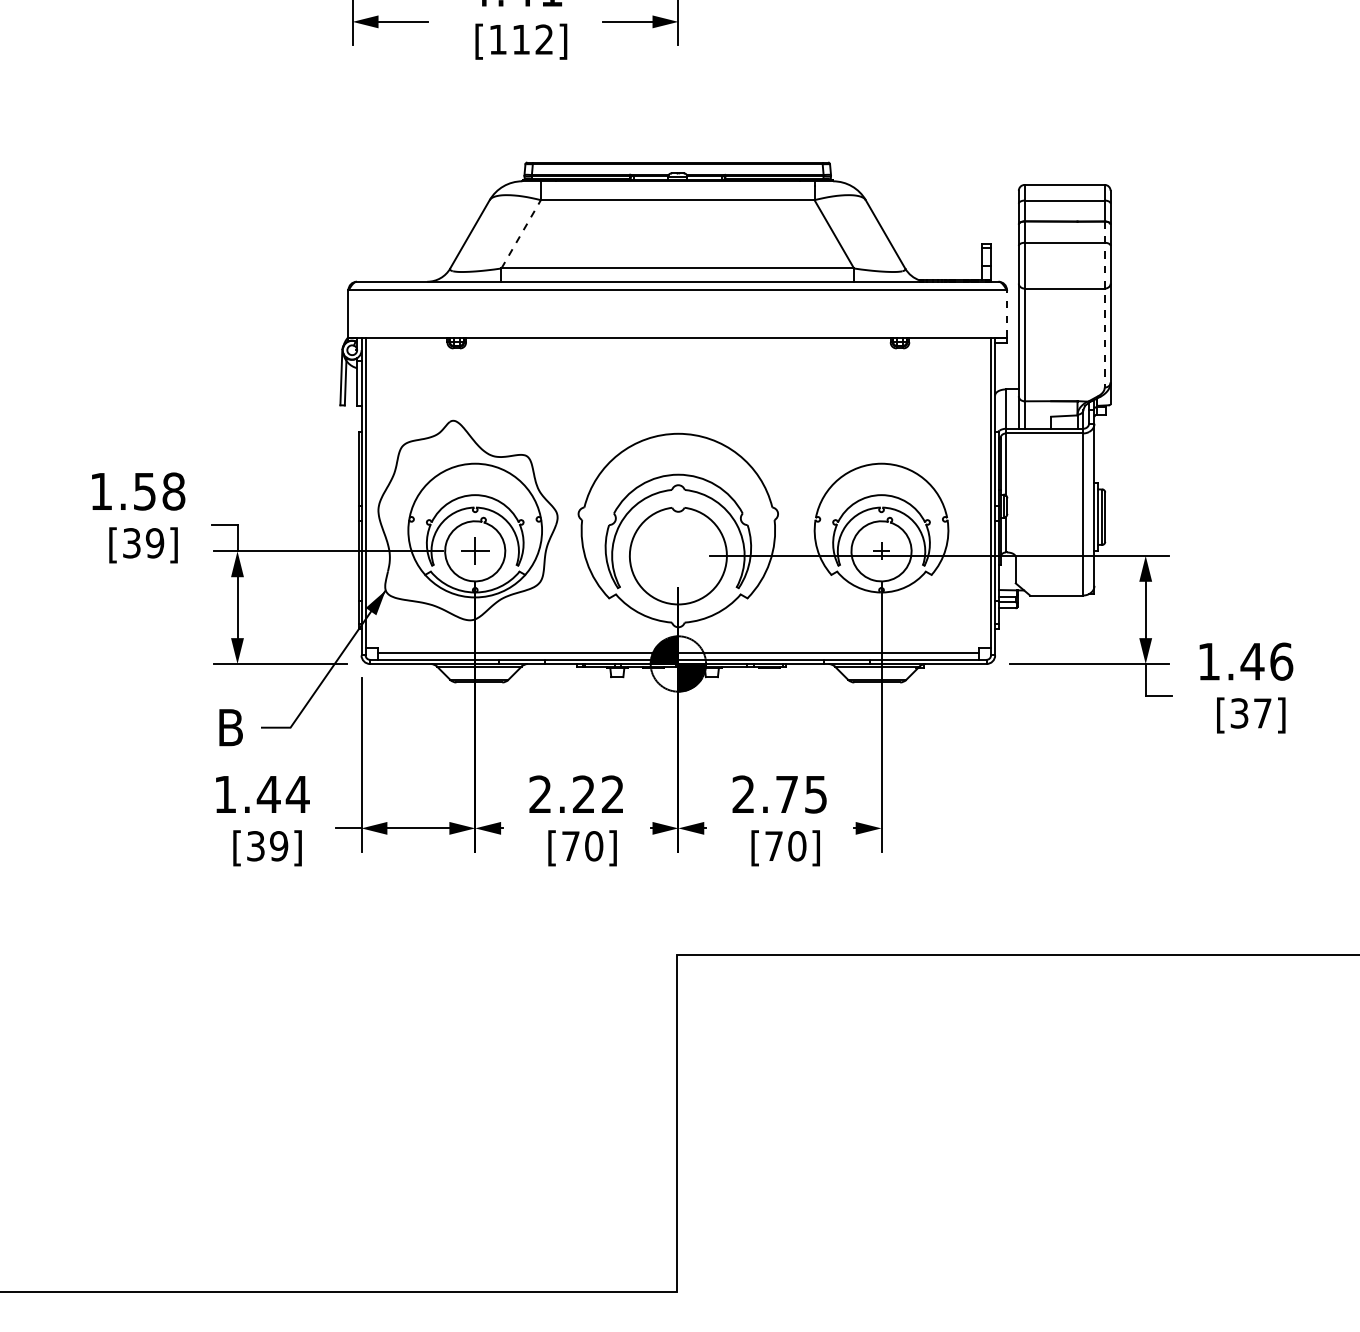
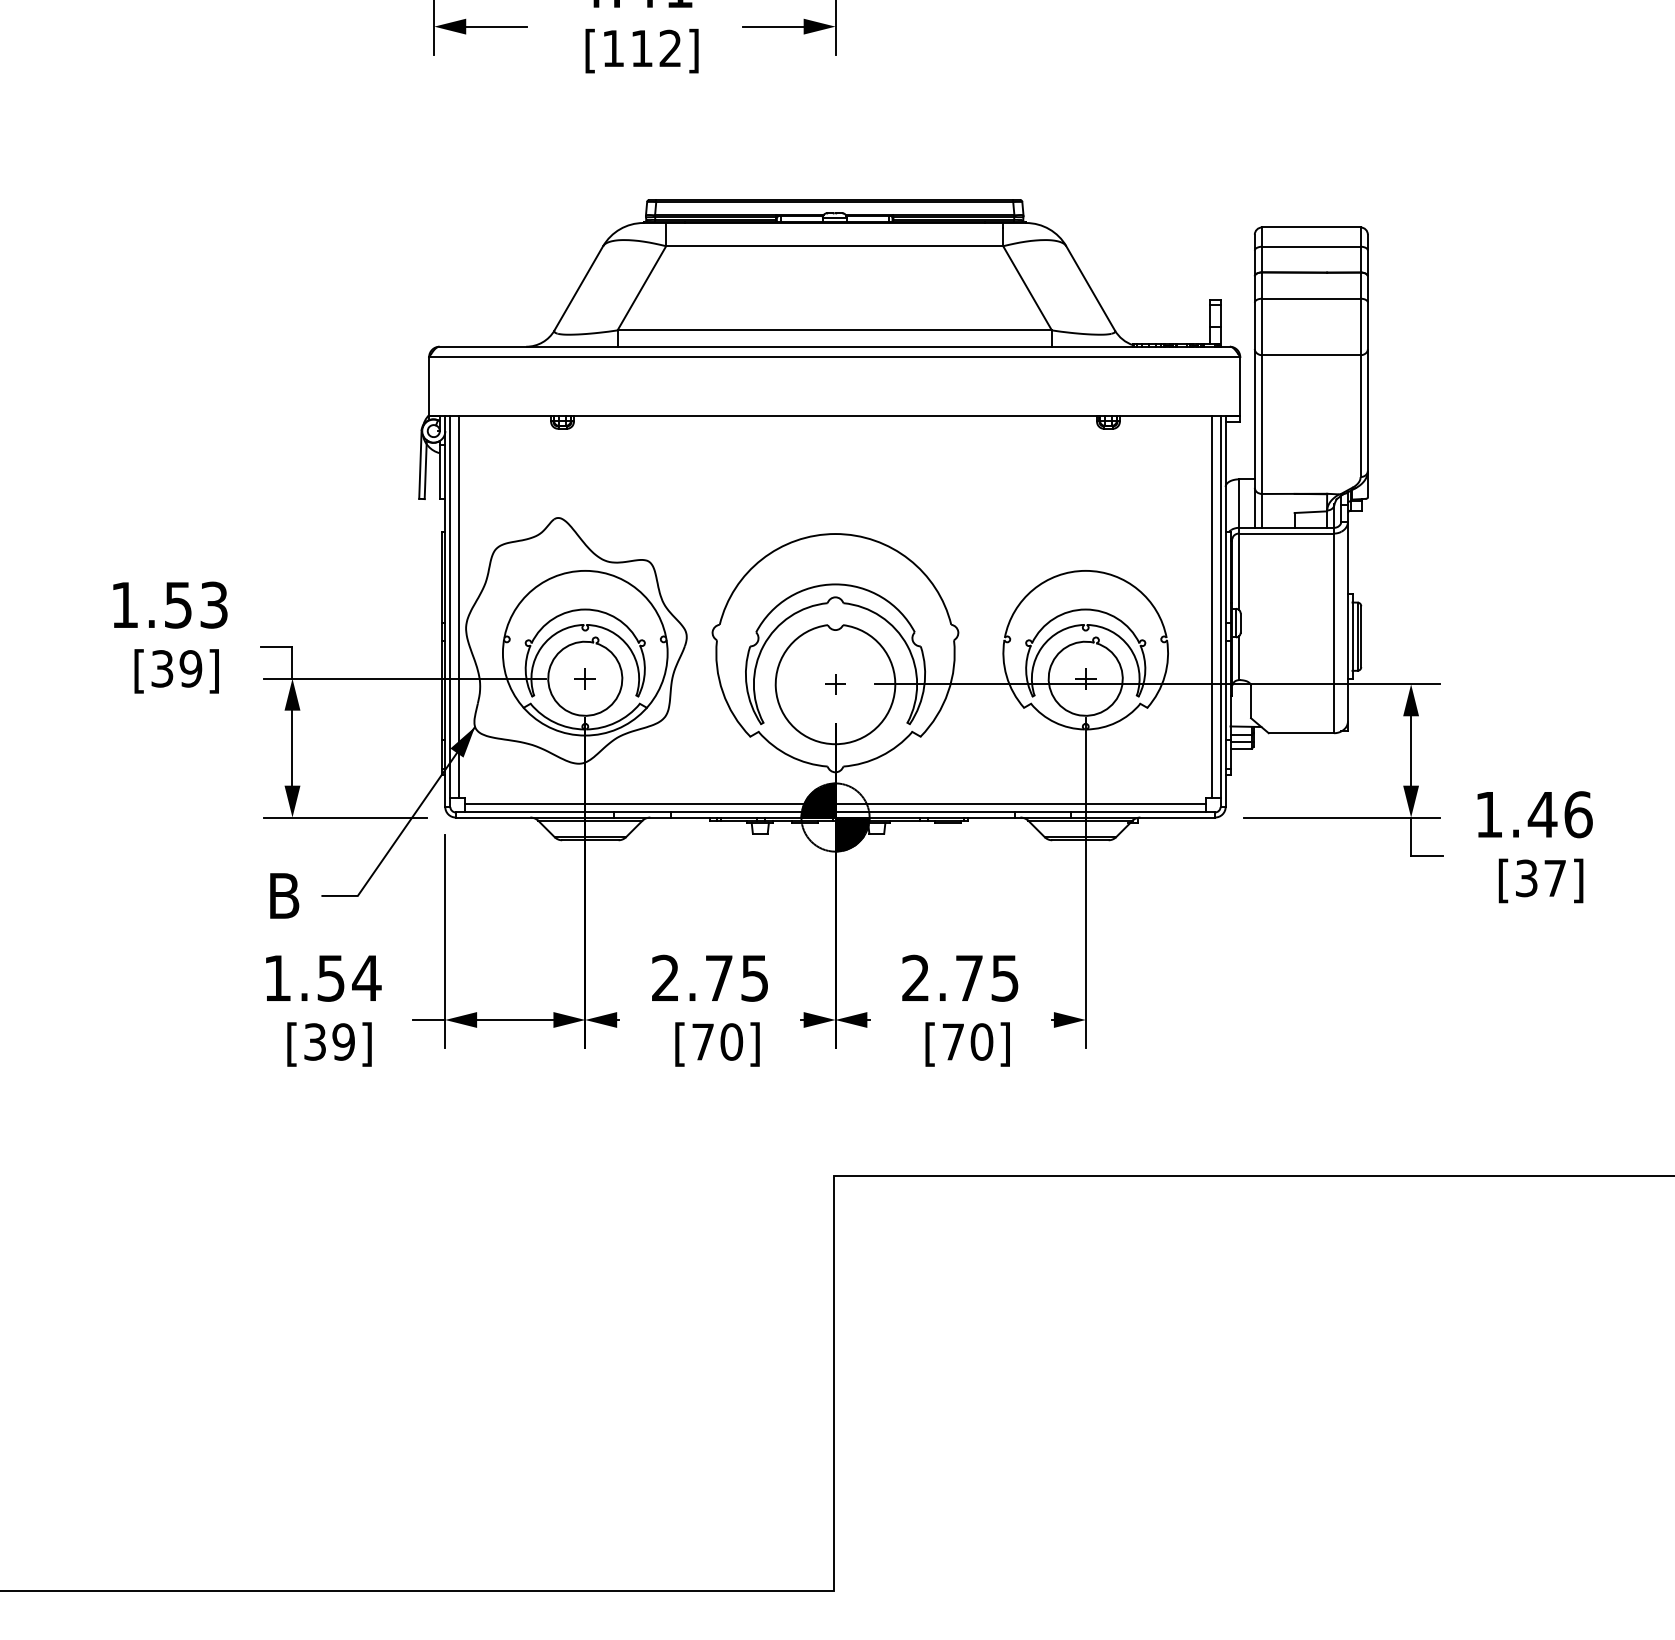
line: (520, 234) -> (641, 288), dashed -> solid
line: (1104, 305) -> (1360, 375), dashed -> solid
line: (1007, 313) -> (1240, 385), dashed -> solid
text: (174, 491) -> (214, 604), 1.58 -> 1.53
line: (372, 492) -> (458, 606), added
line: (984, 492) -> (1212, 606), added
part: (474, 551) -> (584, 678), size x0.62
part: (678, 555) -> (835, 684), added
text: (597, 793) -> (736, 977), 2.22 -> 2.75
text: (268, 794) -> (330, 978), 1.44 -> 1.54

